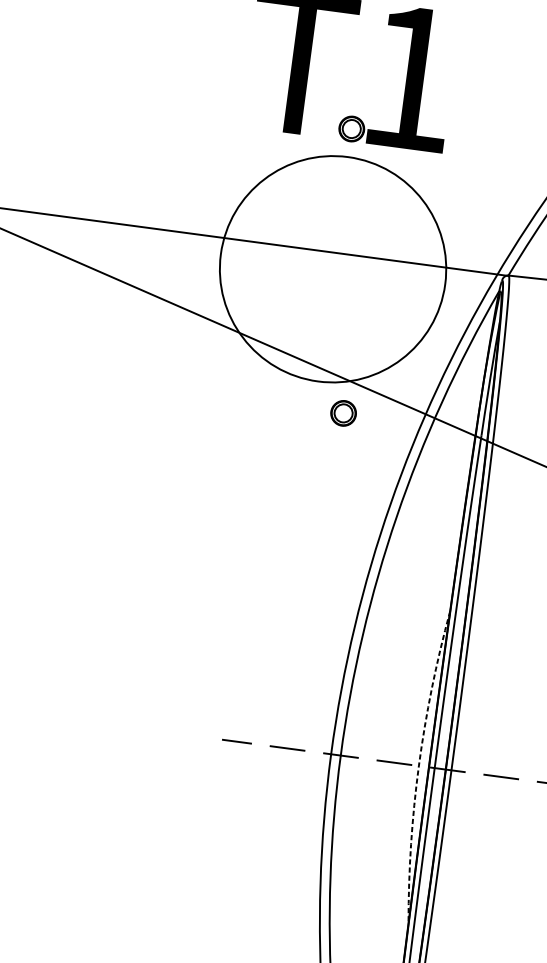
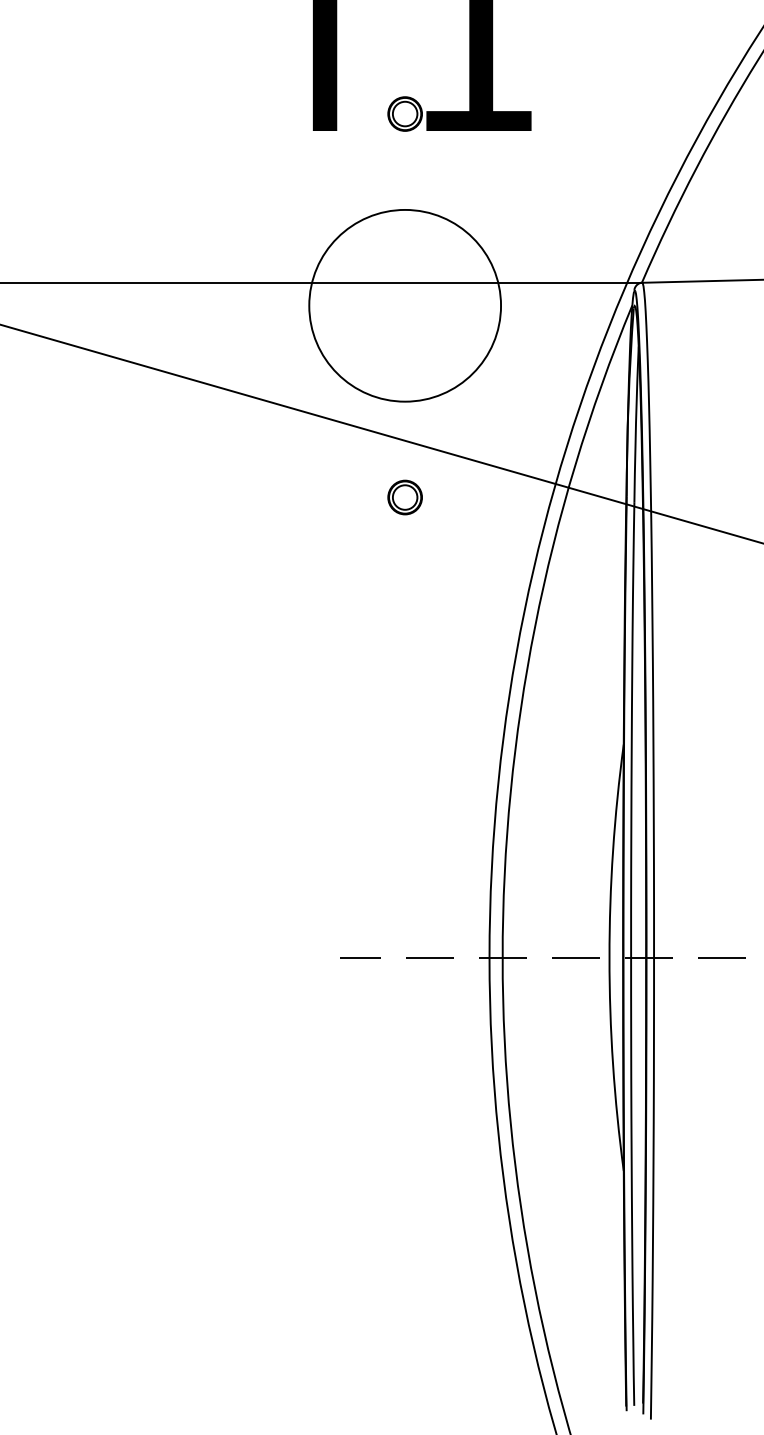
circle: (333, 269) -> (405, 305), size x0.62
part: (343, 413) -> (404, 497), moved
arc: (418, 765) -> (609, 957), dashed -> solid

